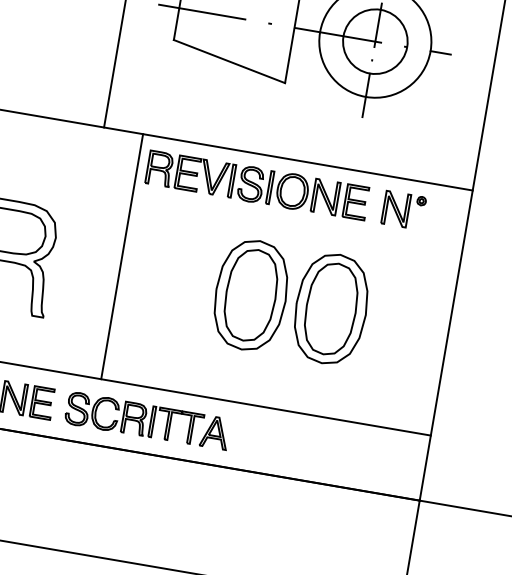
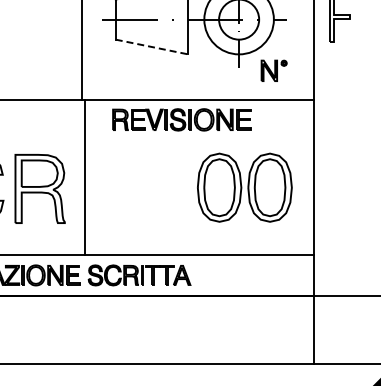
line: (228, 62) -> (151, 47), solid -> dashed
part: (402, 209) -> (273, 70), moved
line: (121, 256) -> (84, 177), moved
part: (290, 301) -> (244, 187), moved

